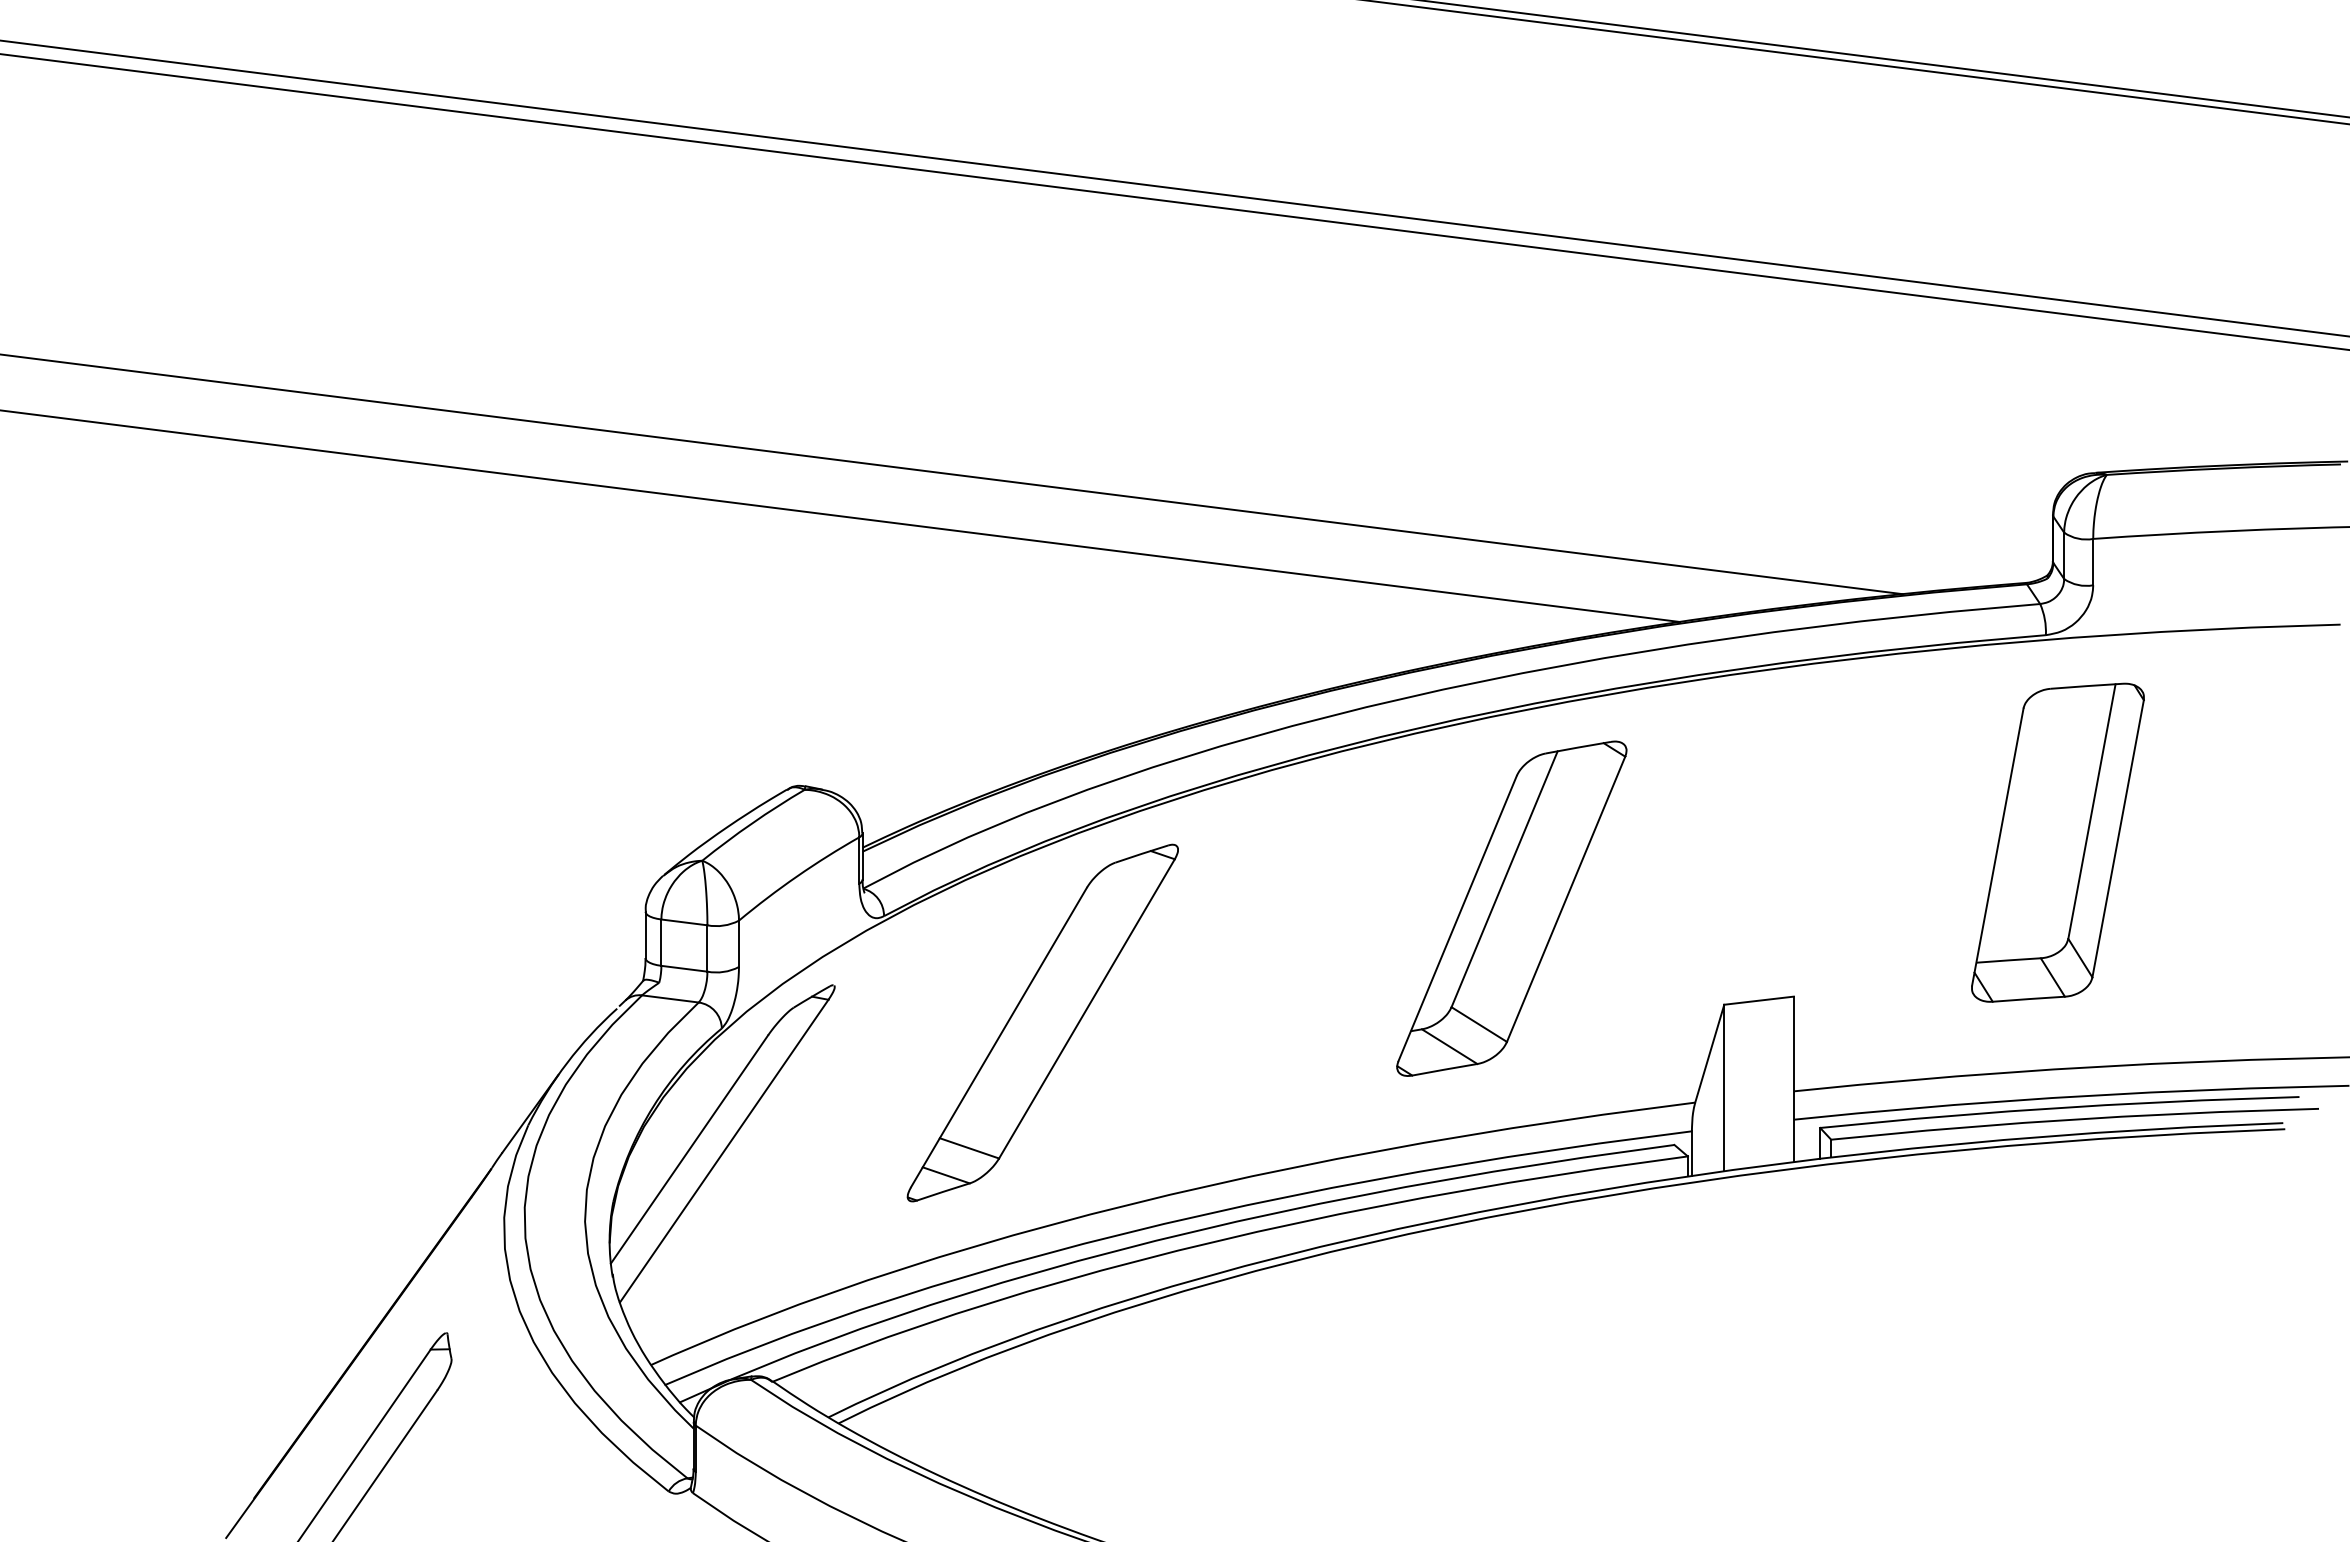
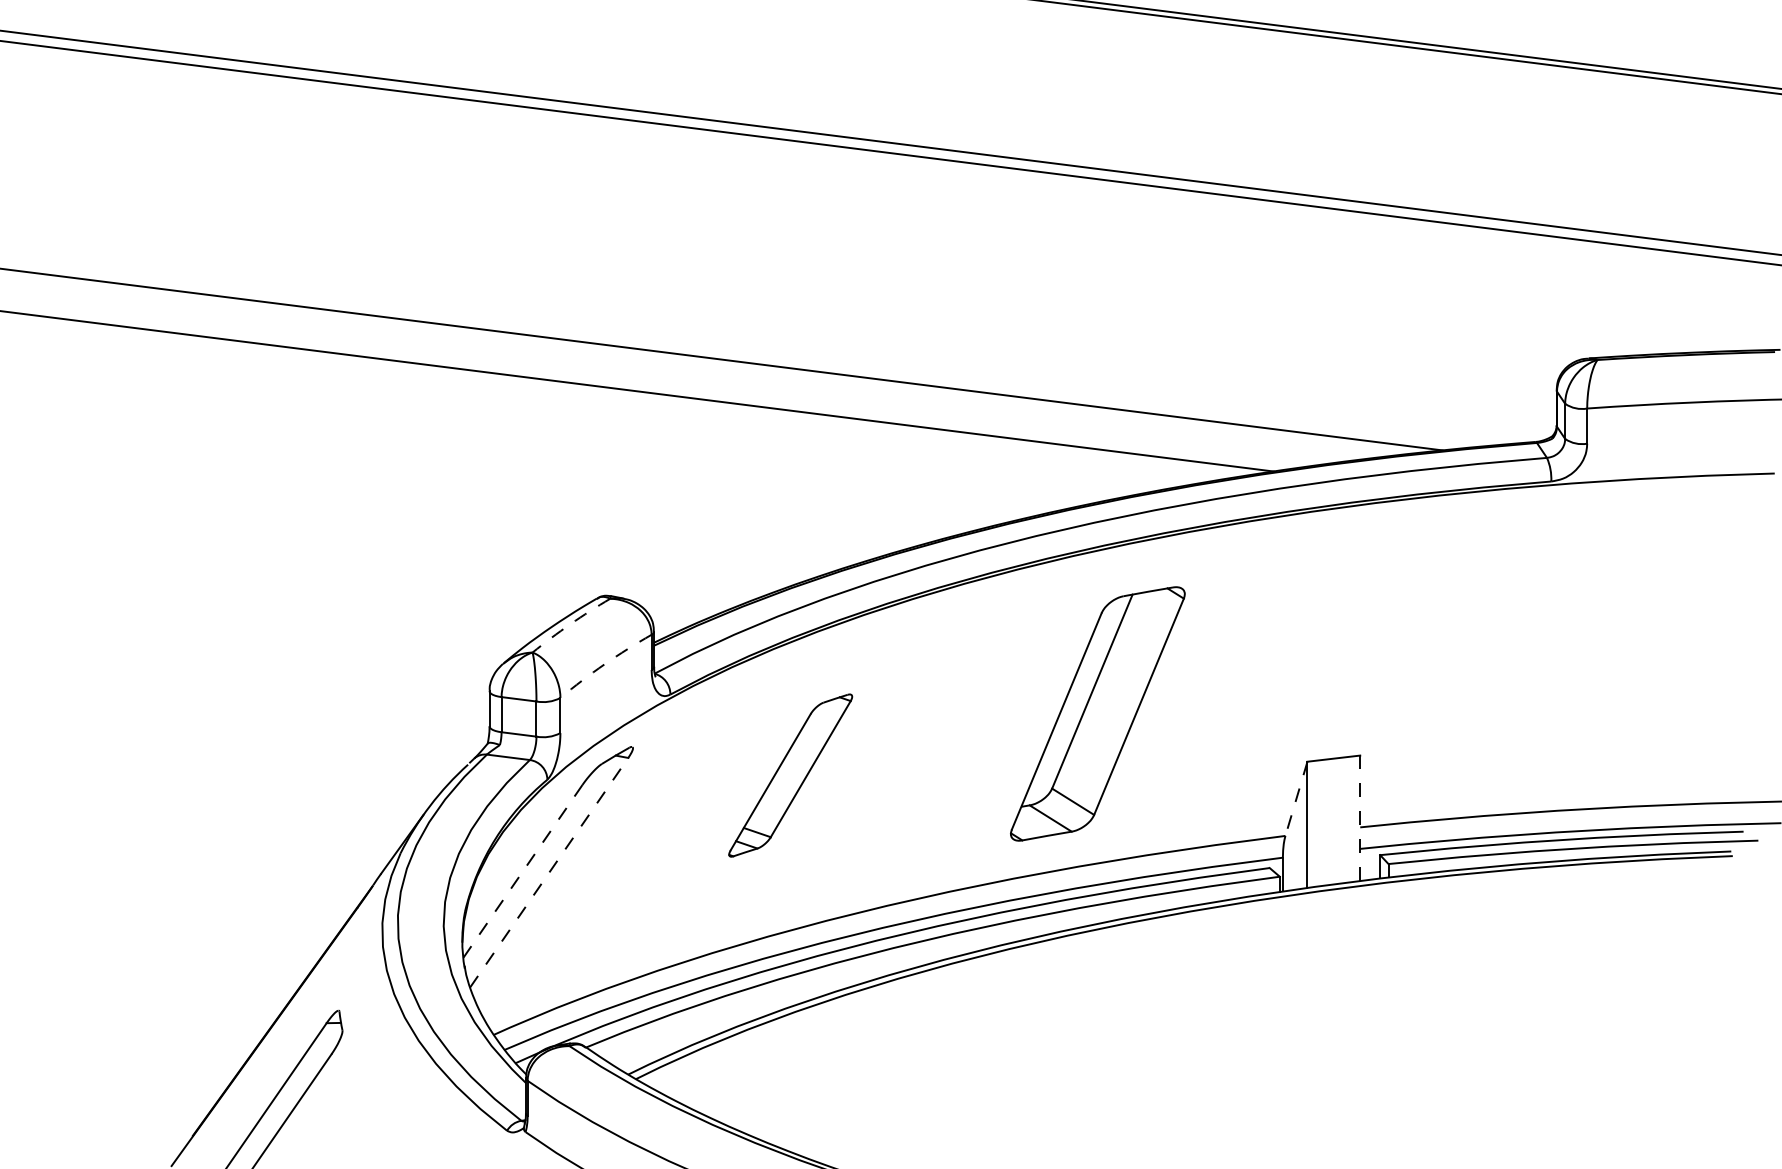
arc: (752, 823) -> (570, 624), solid -> dashed
part: (2057, 842) -> (1560, 638), removed
arc: (797, 876) -> (604, 664), solid -> dashed
part: (1511, 908) -> (1097, 713), moved
part: (1042, 1022) -> (790, 775), size x0.6
line: (1709, 1054) -> (1296, 799), solid -> dashed
line: (1793, 1079) -> (1359, 818), solid -> dashed
line: (689, 1149) -> (522, 871), solid -> dashed
line: (724, 1151) -> (549, 872), solid -> dashed

